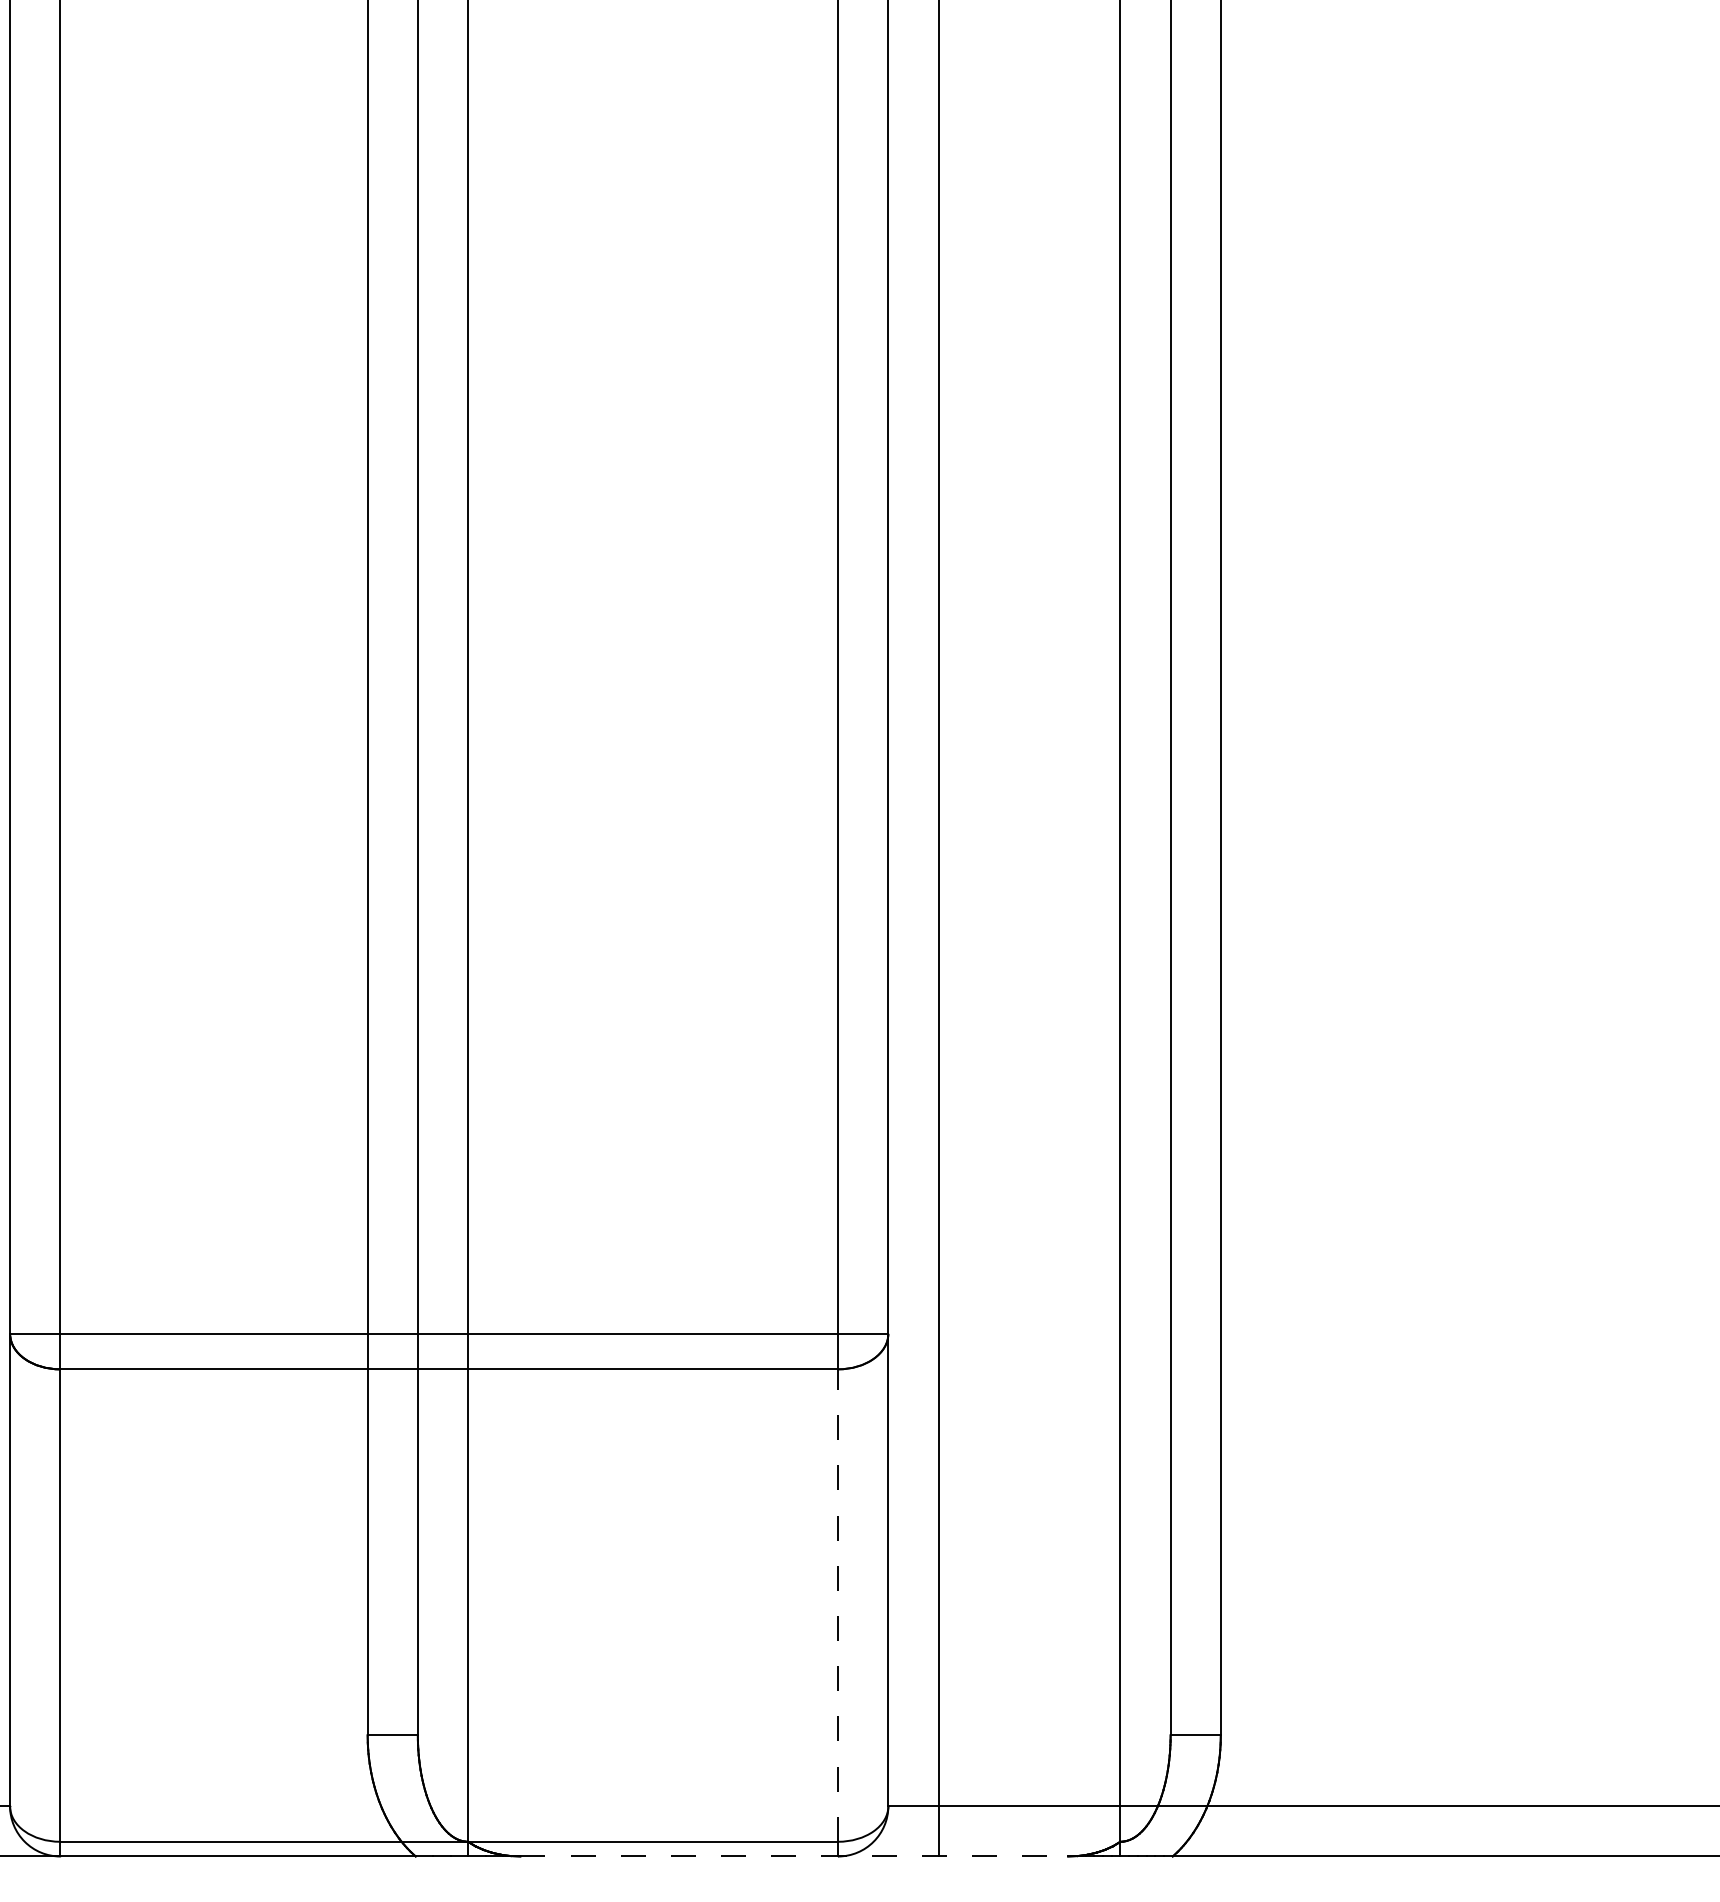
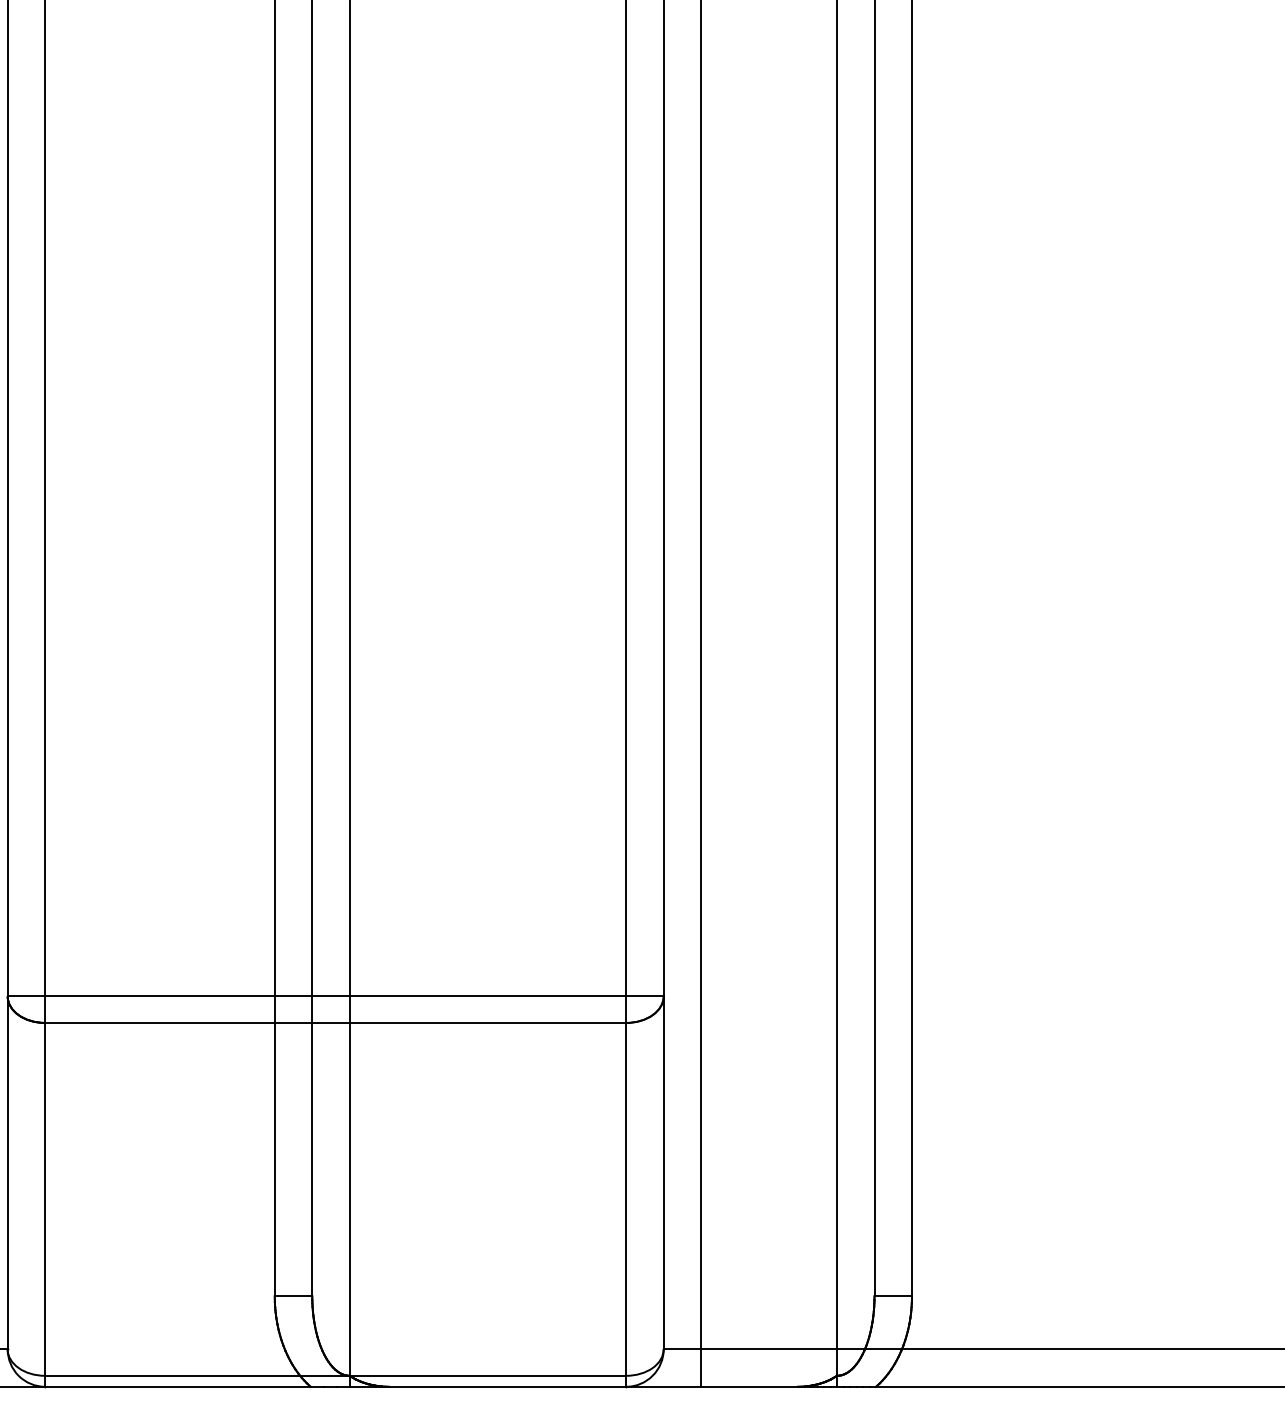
line: (838, 1605) -> (626, 1199), dashed -> solid
line: (794, 1856) -> (593, 1386), dashed -> solid

